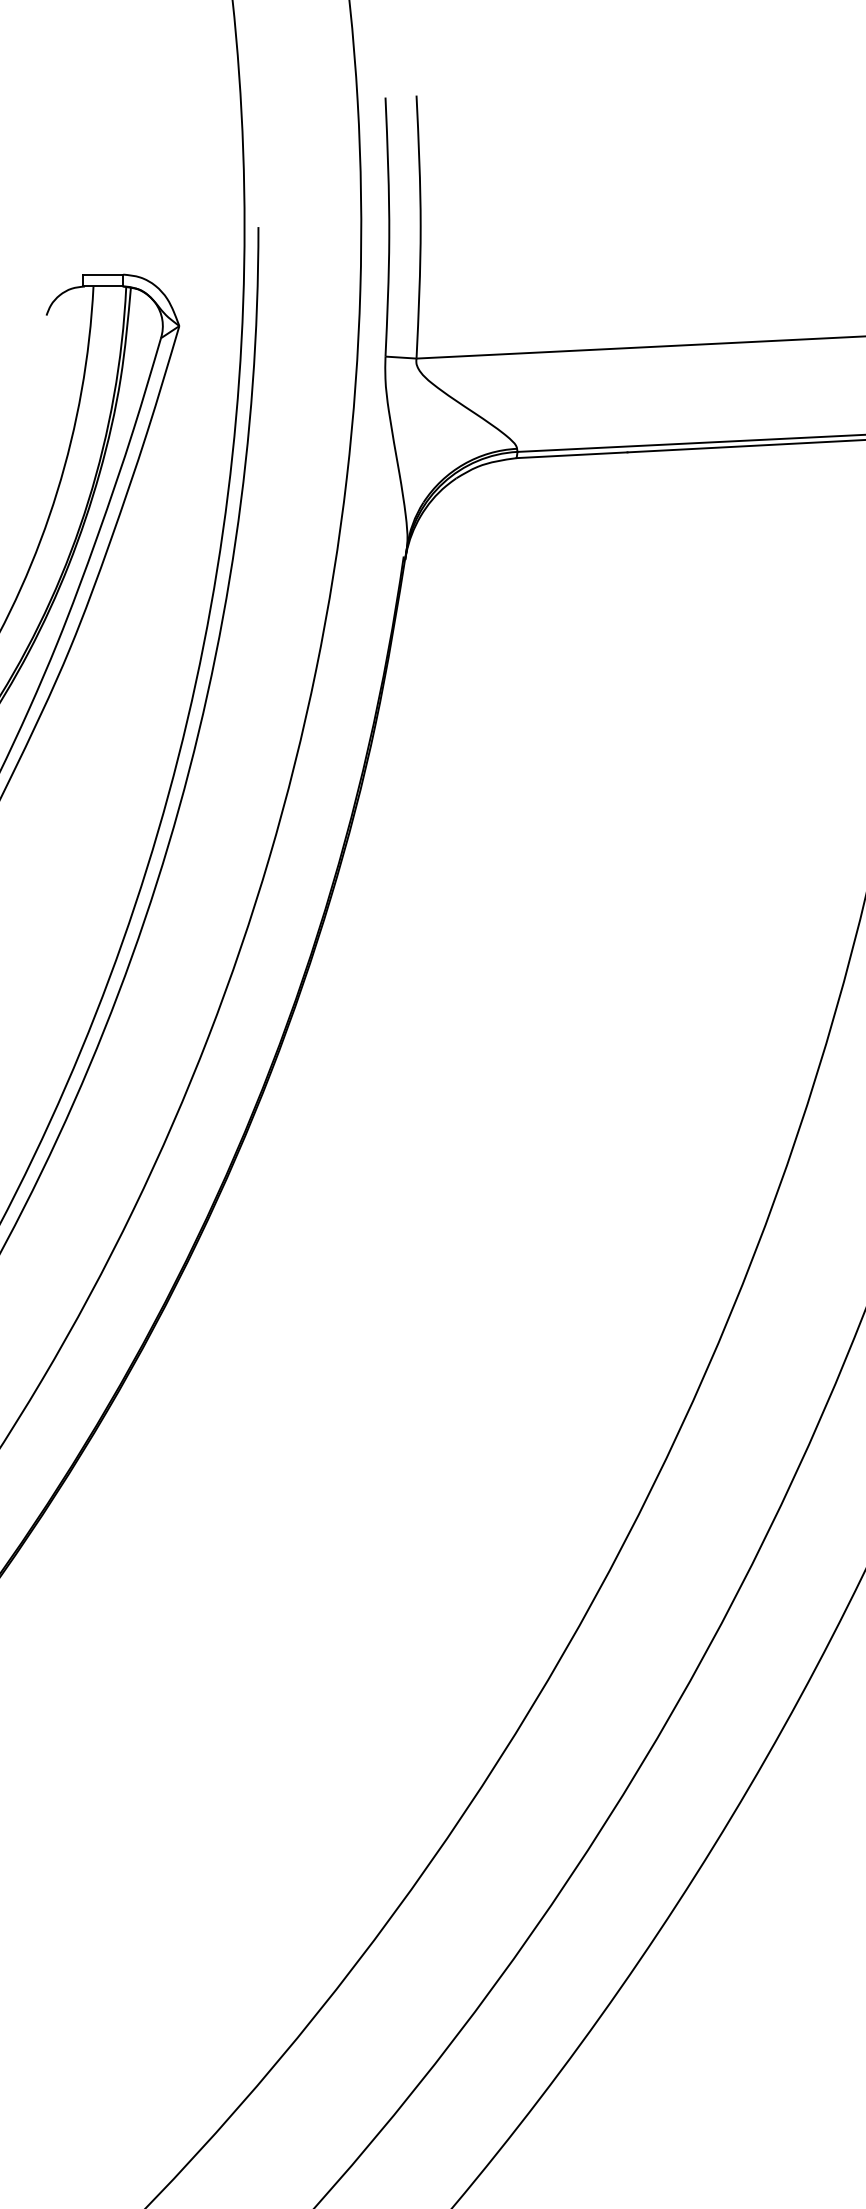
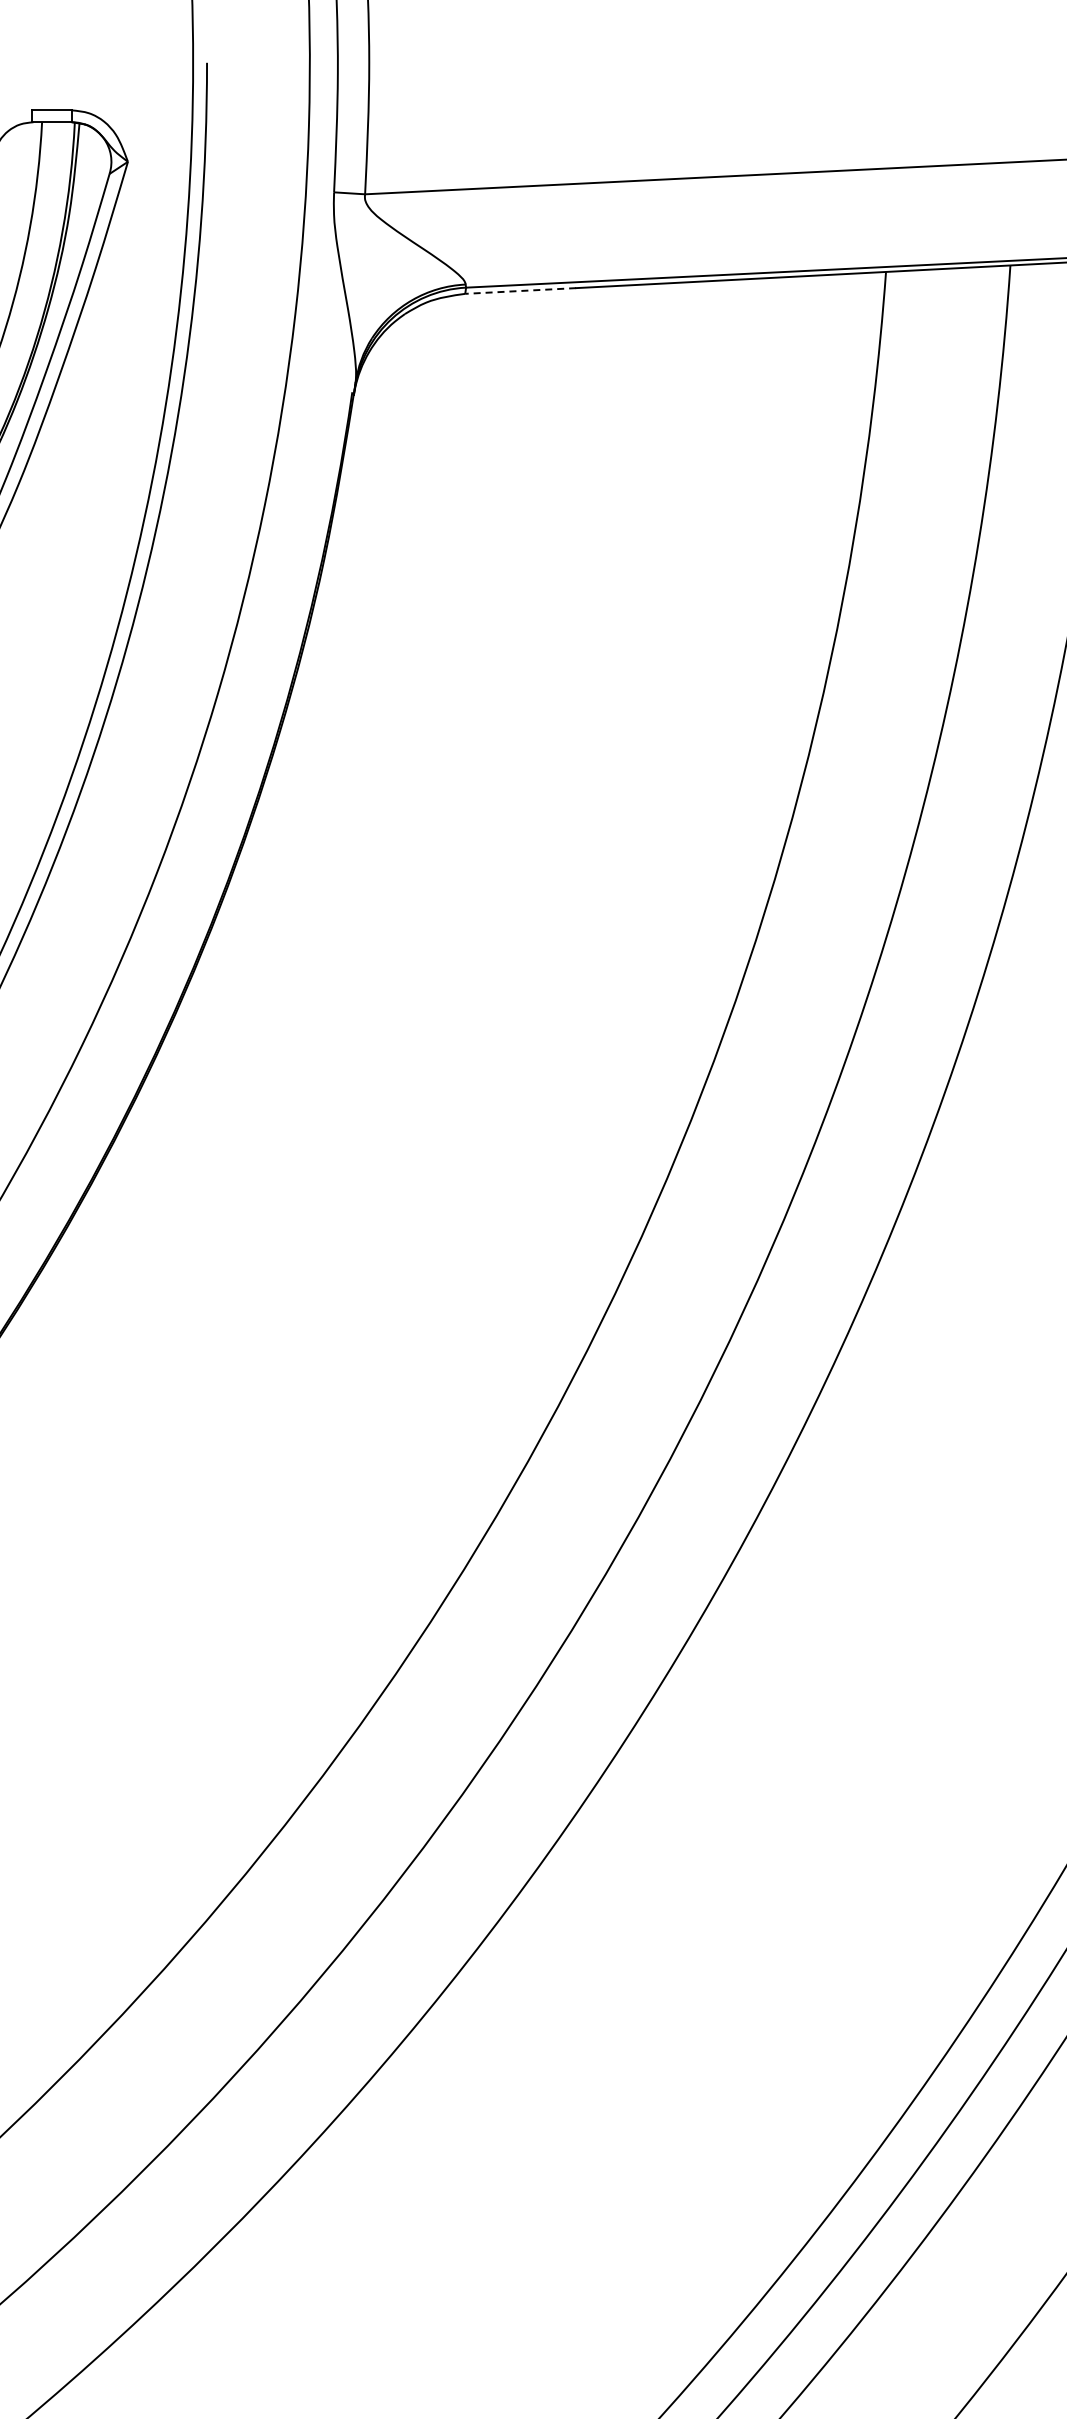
line: (571, 454) -> (520, 290), solid -> dashed

